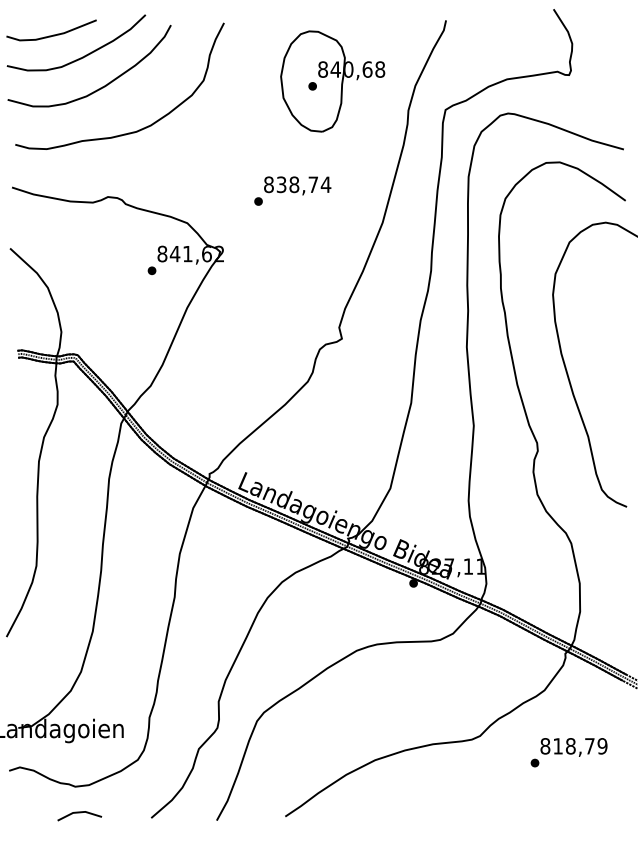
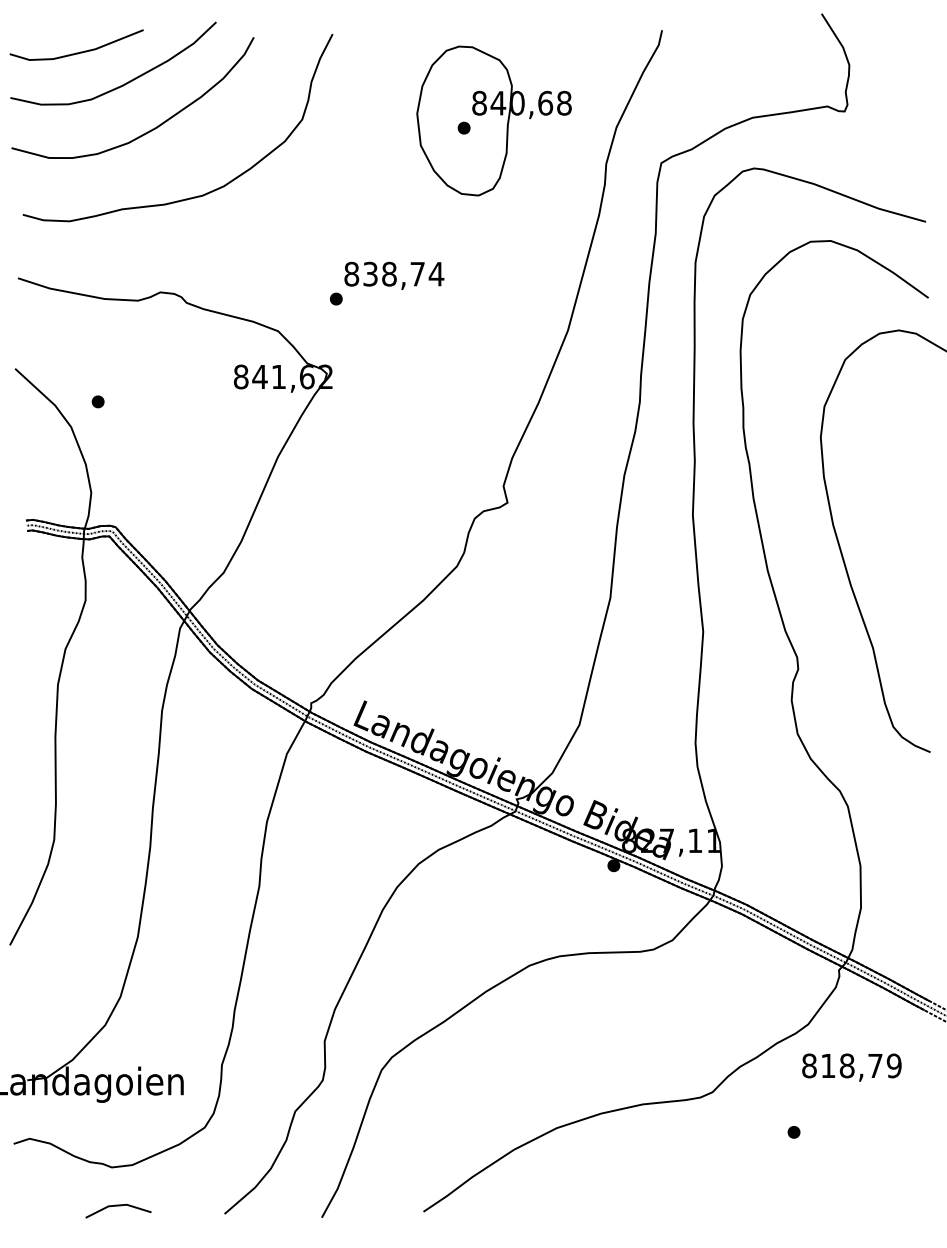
text: (292, 190) -> (386, 282), moved
part: (151, 270) -> (97, 401), moved
text: (573, 747) -> (851, 1067), moved

